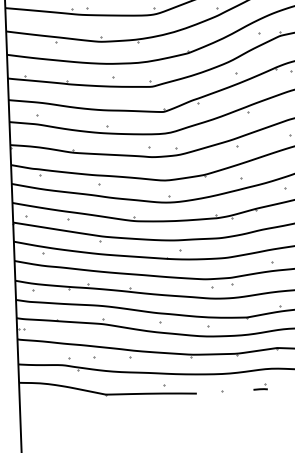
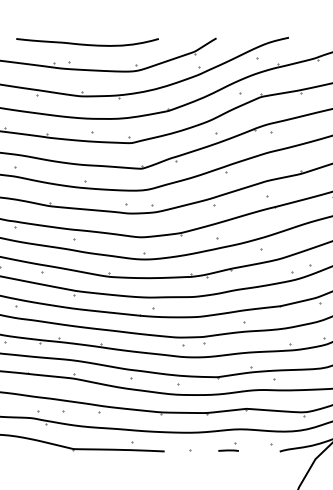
part: (260, 386) -> (228, 446), size x1.43

